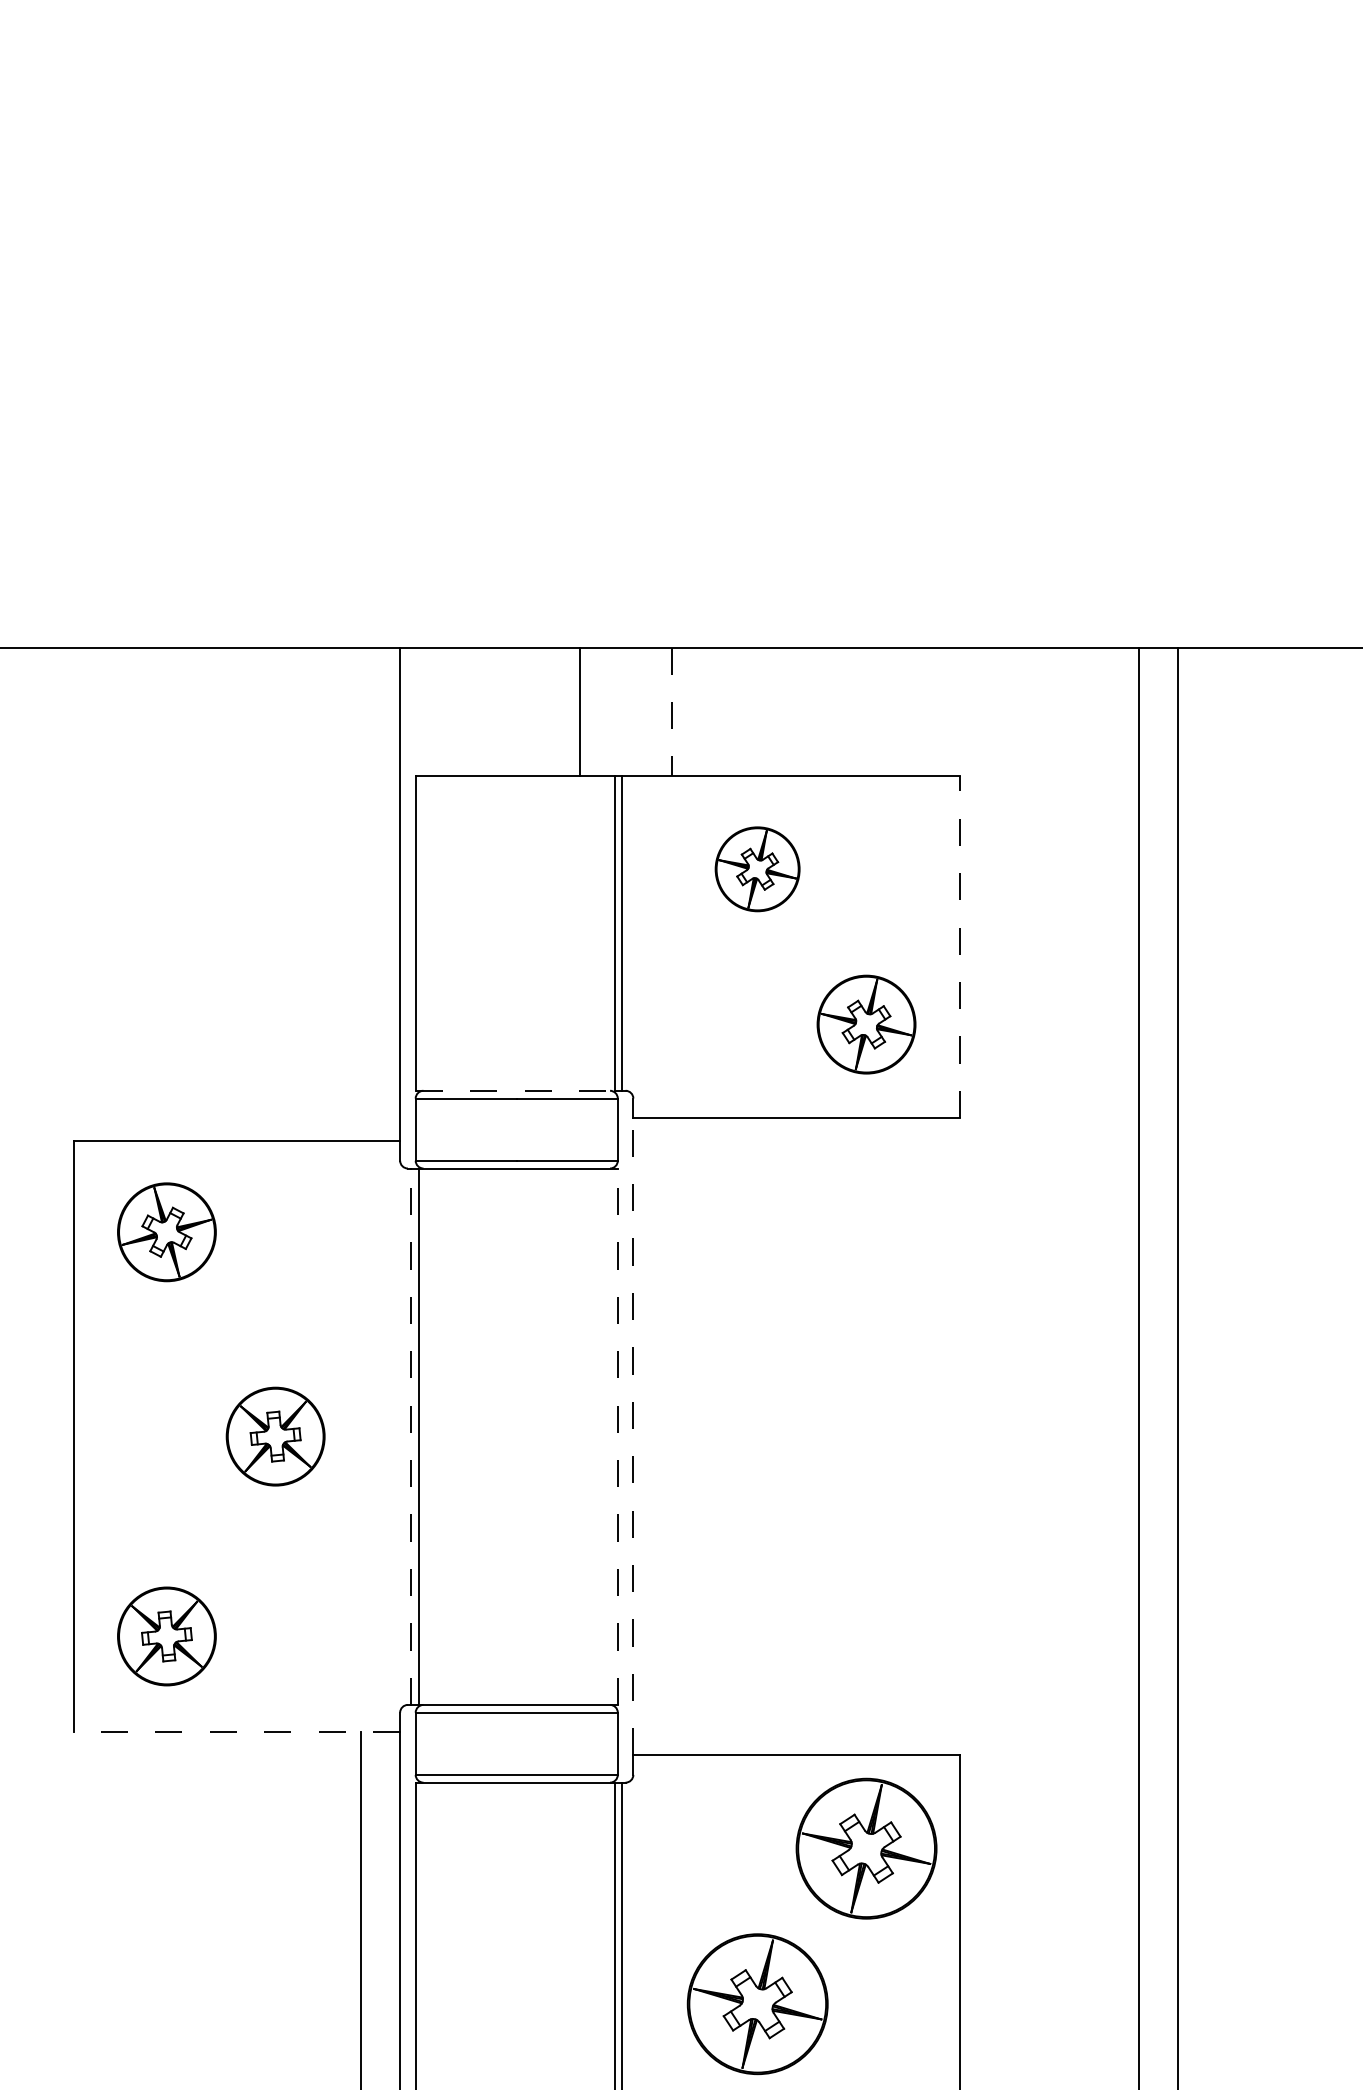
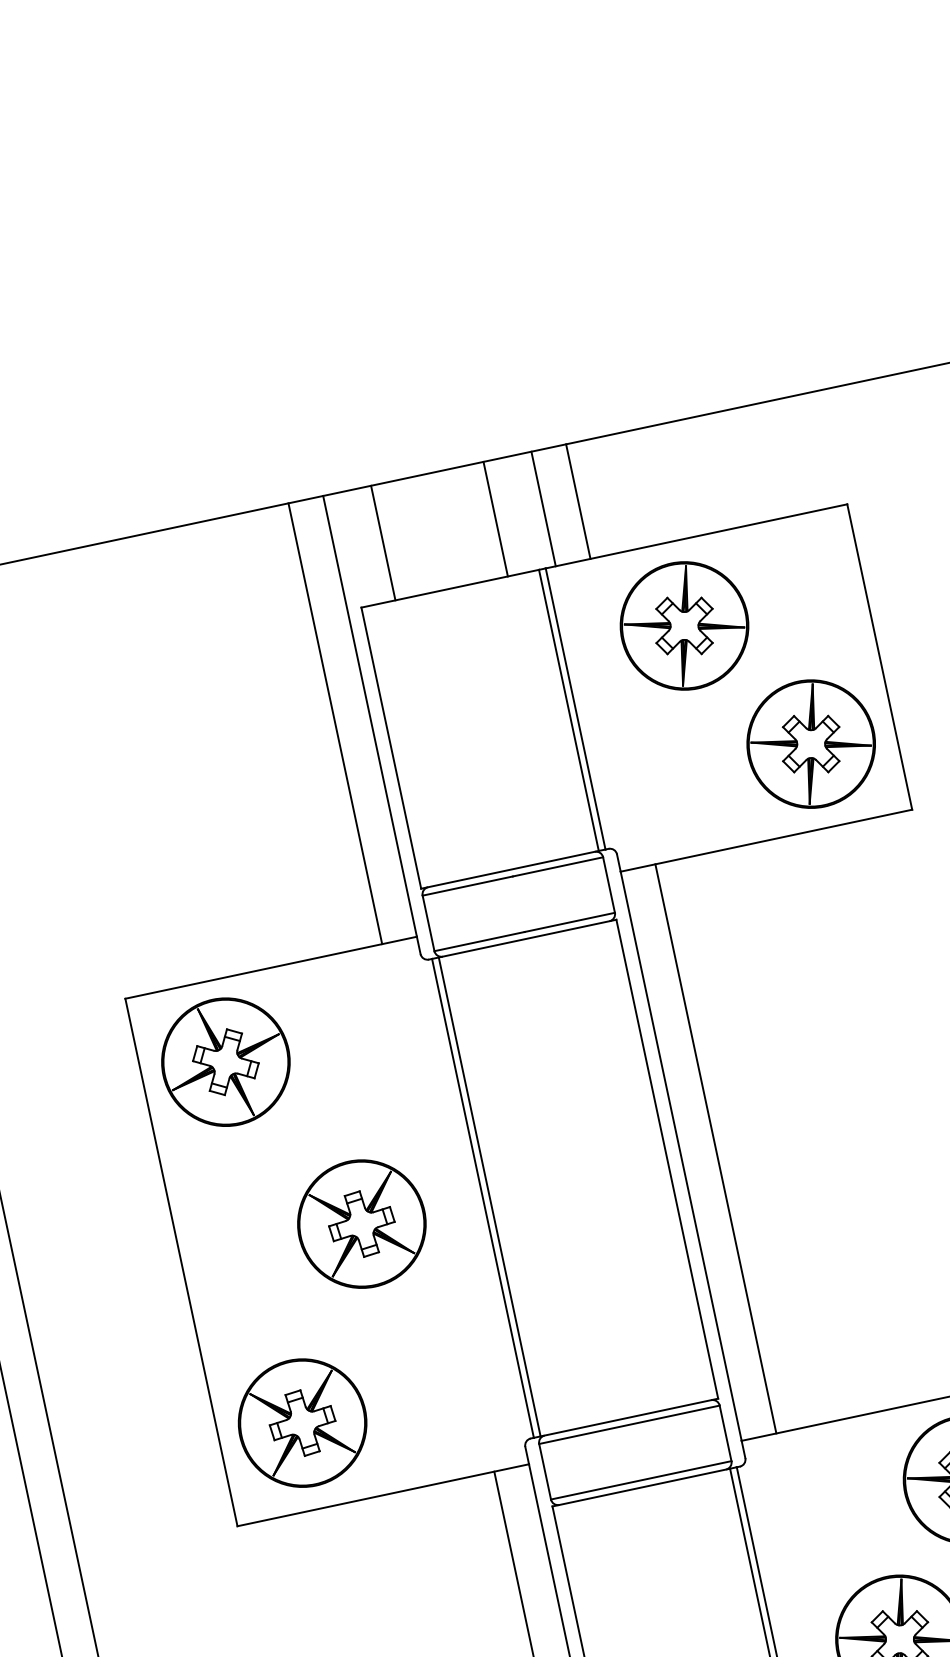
line: (453, 711) -> (382, 542), added
line: (633, 711) -> (543, 508), added
line: (672, 712) -> (578, 502), dashed -> solid
part: (757, 869) -> (684, 626), size x1.67
line: (361, 894) -> (335, 723), added
line: (959, 946) -> (879, 656), dashed -> solid
part: (866, 1024) -> (811, 743), size x1.43
line: (515, 1090) -> (510, 869), dashed -> solid
part: (166, 1232) -> (225, 1062), size x1.43
part: (275, 1436) -> (361, 1223), size x1.43
line: (411, 1436) -> (483, 1198), dashed -> solid
line: (617, 1436) -> (666, 1159), dashed -> solid
line: (633, 1436) -> (681, 1156), dashed -> solid
line: (672, 1436) -> (716, 1148), added
part: (166, 1636) -> (302, 1423), size x1.43
line: (236, 1732) -> (382, 1495), dashed -> solid

